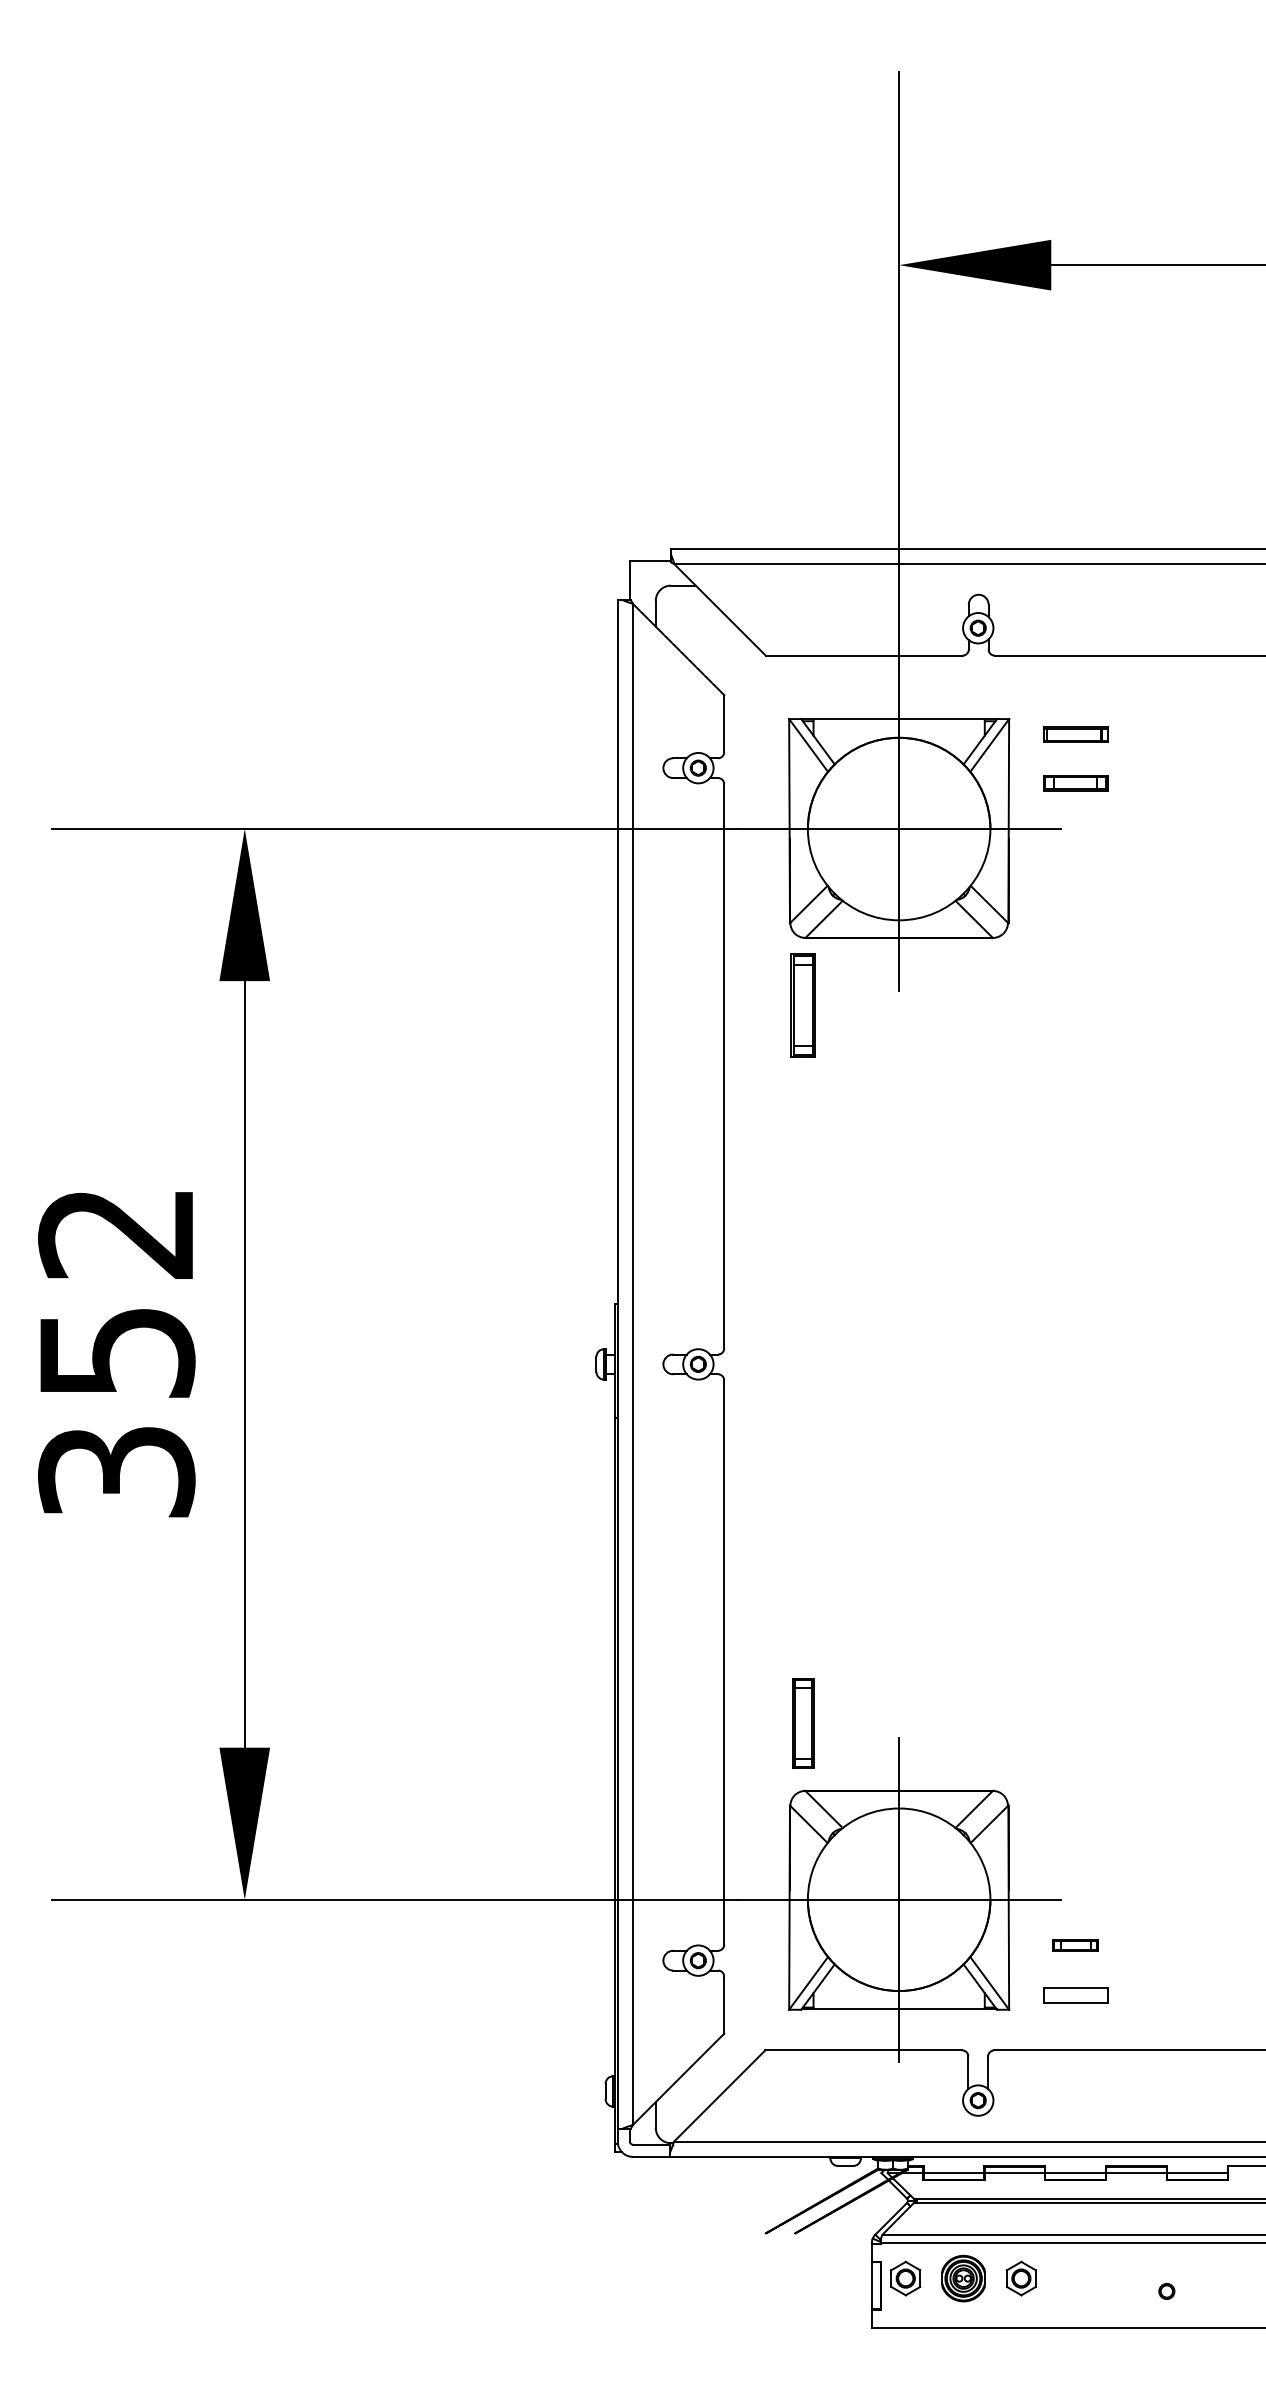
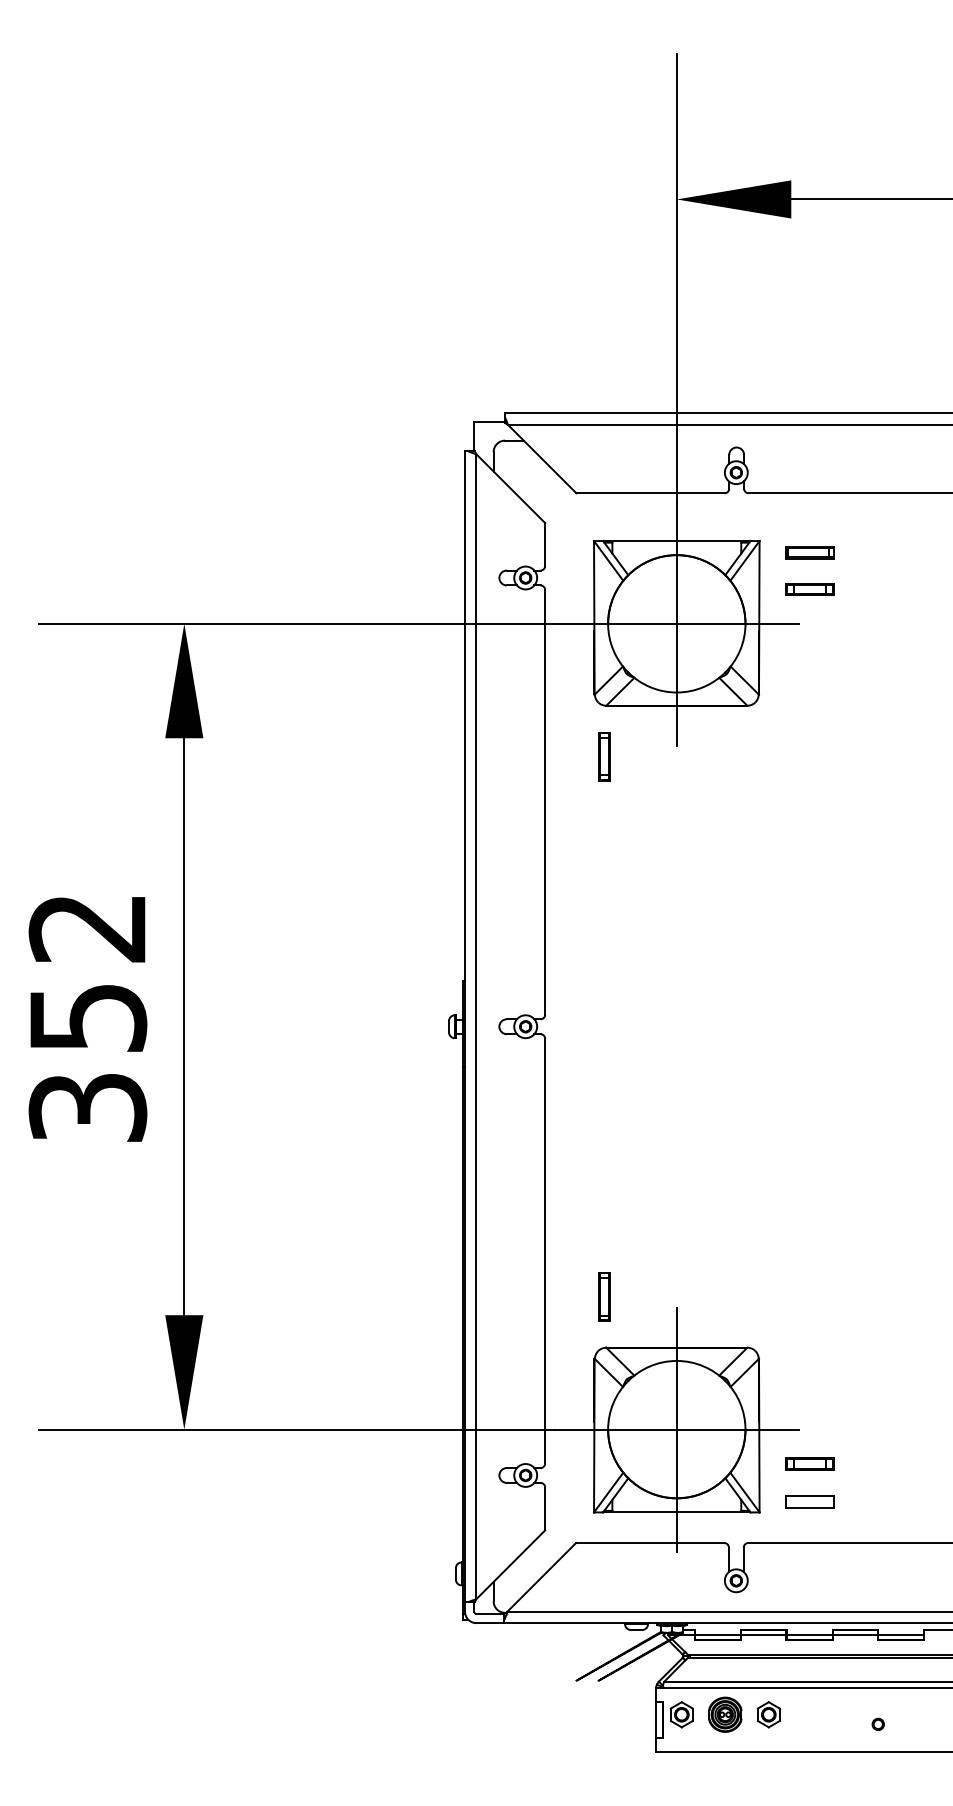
part: (803, 1005) -> (604, 756), size x0.62
part: (803, 1722) -> (604, 1296), size x0.71
part: (1075, 1945) -> (809, 1464), size x1.43

